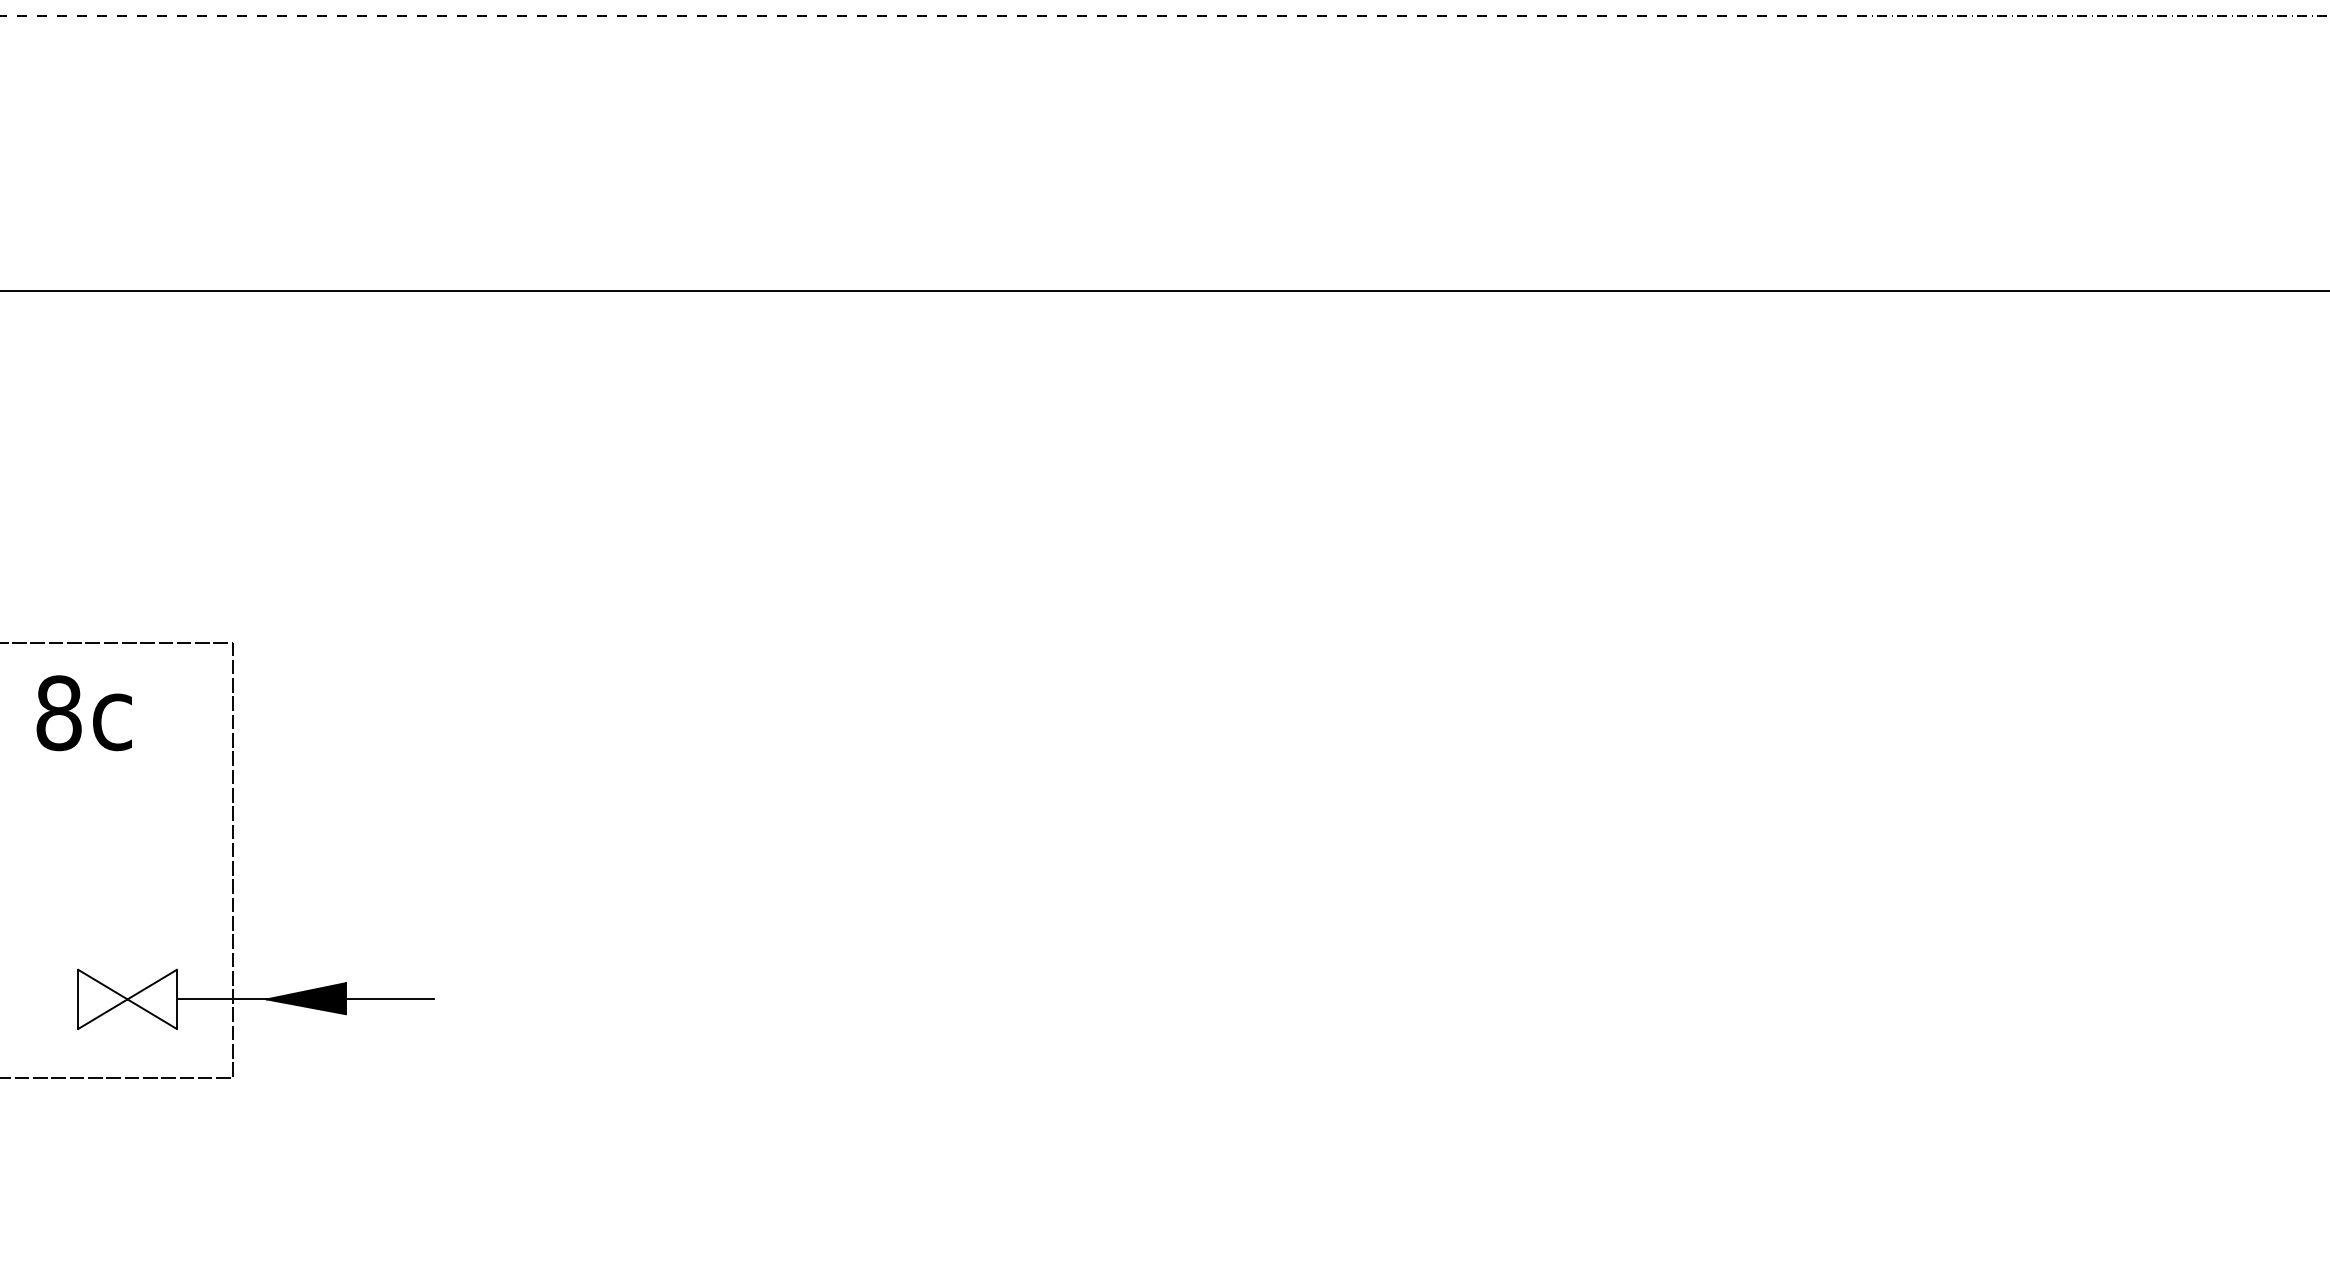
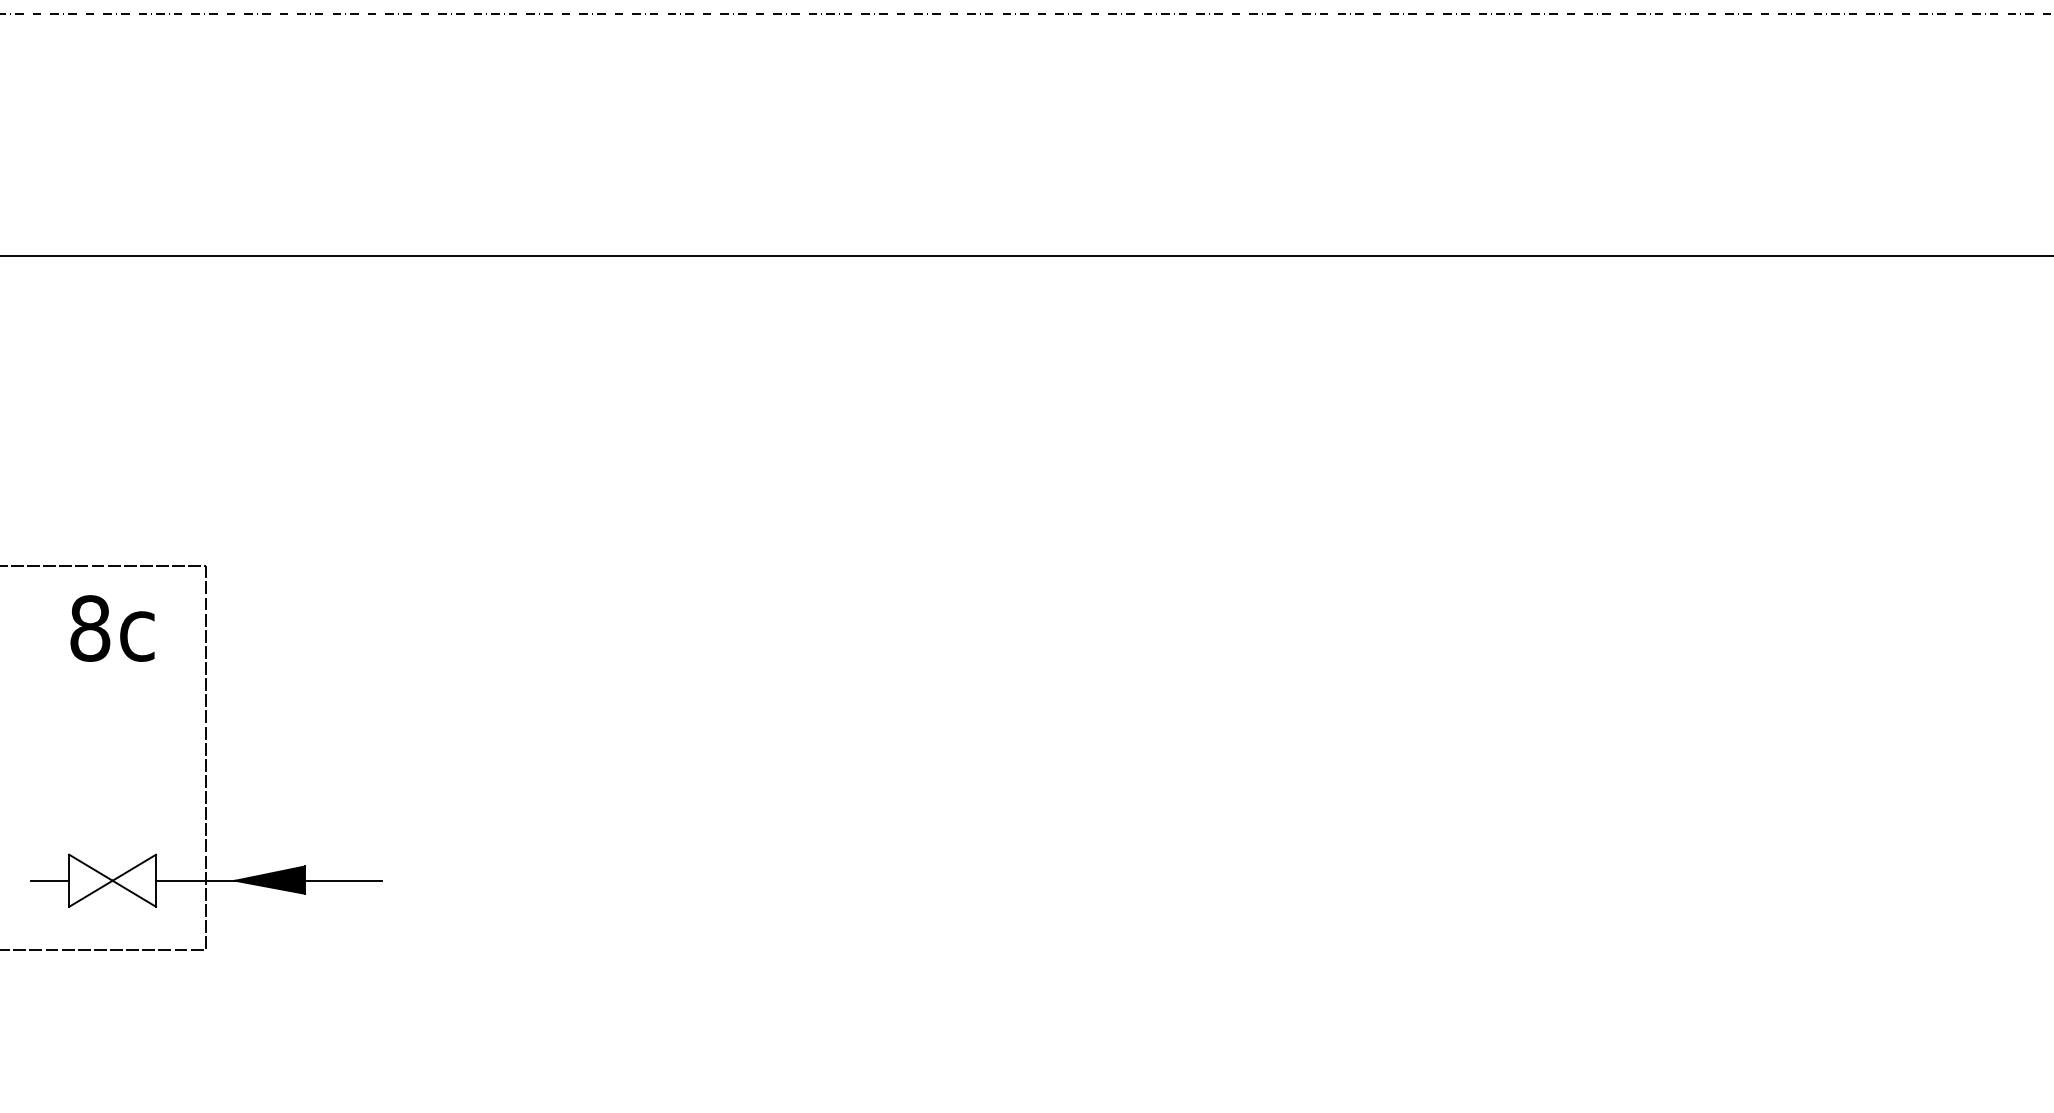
text: (84, 713) -> (112, 628), moved
line: (57, 999) -> (50, 880), added

